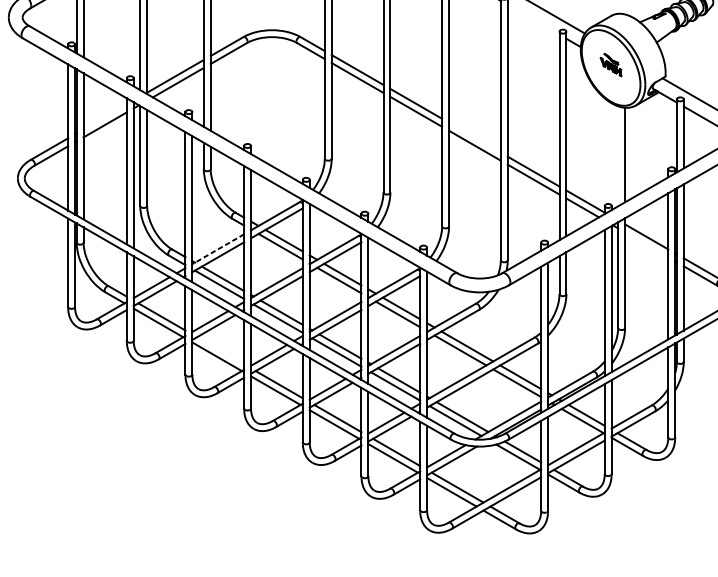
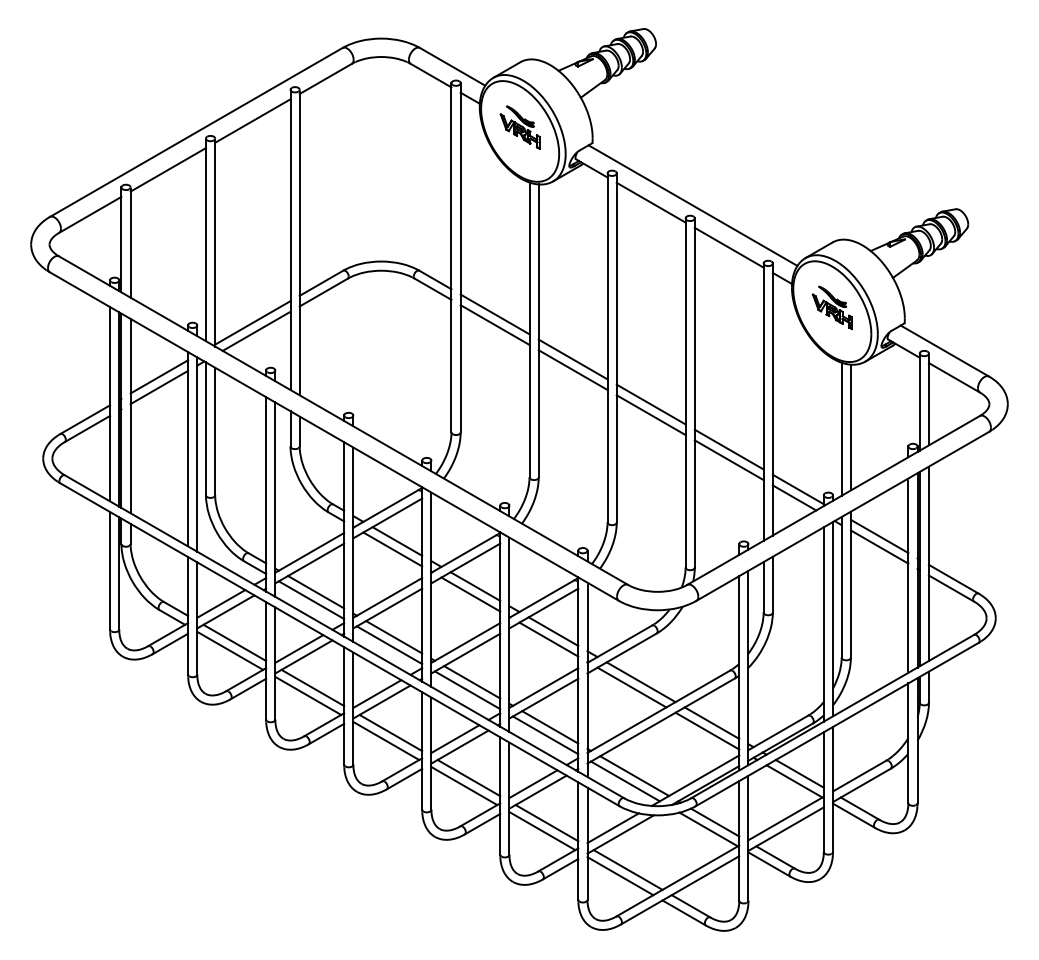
line: (533, 19) -> (728, 247), added
part: (610, 64) -> (831, 307), size x1.43
line: (105, 116) -> (159, 376), added
line: (474, 137) -> (650, 404), added
line: (618, 155) -> (841, 428), added
line: (646, 244) -> (879, 546), added
line: (218, 248) -> (309, 552), dashed -> solid
line: (220, 350) -> (312, 687), added

